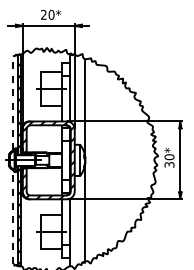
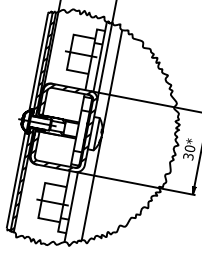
line: (13, 103) -> (38, 61), dashed -> solid
line: (13, 217) -> (16, 180), dashed -> solid

